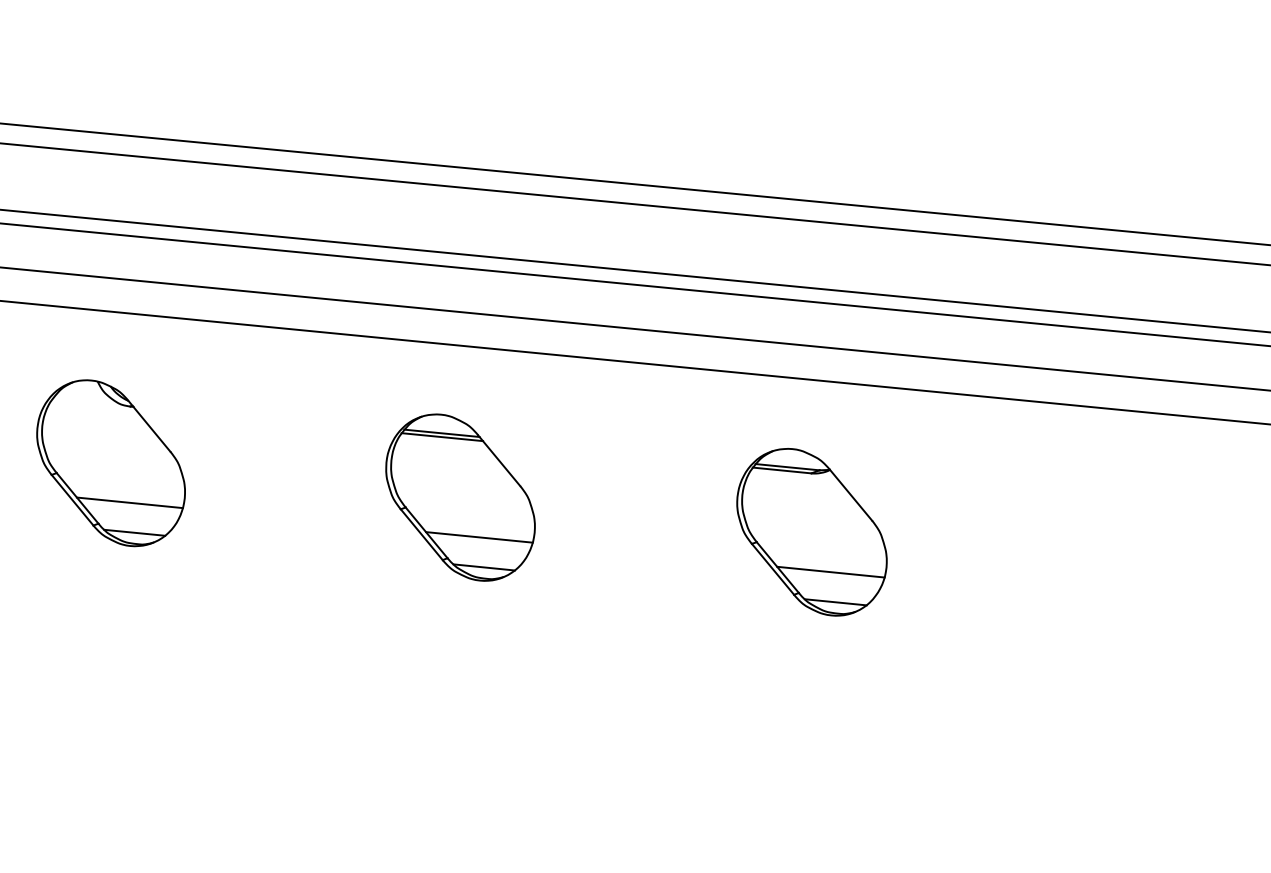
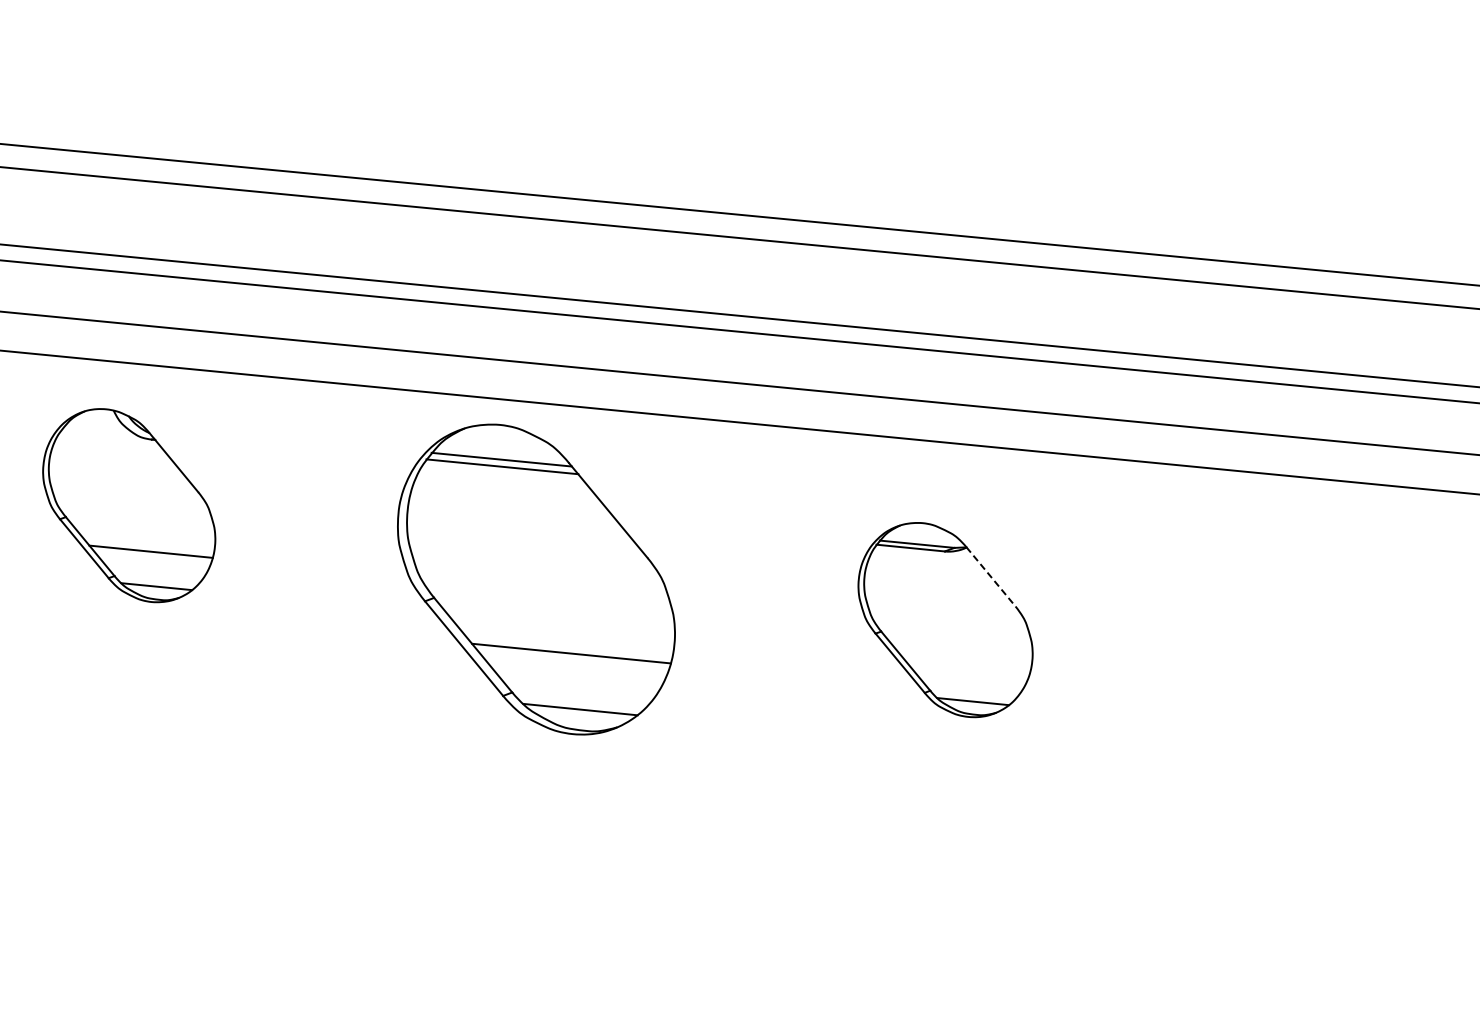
part: (111, 463) -> (129, 505), moved
line: (851, 494) -> (991, 576), solid -> dashed
part: (459, 497) -> (535, 579), size x1.6
line: (830, 572) -> (967, 666), removed

